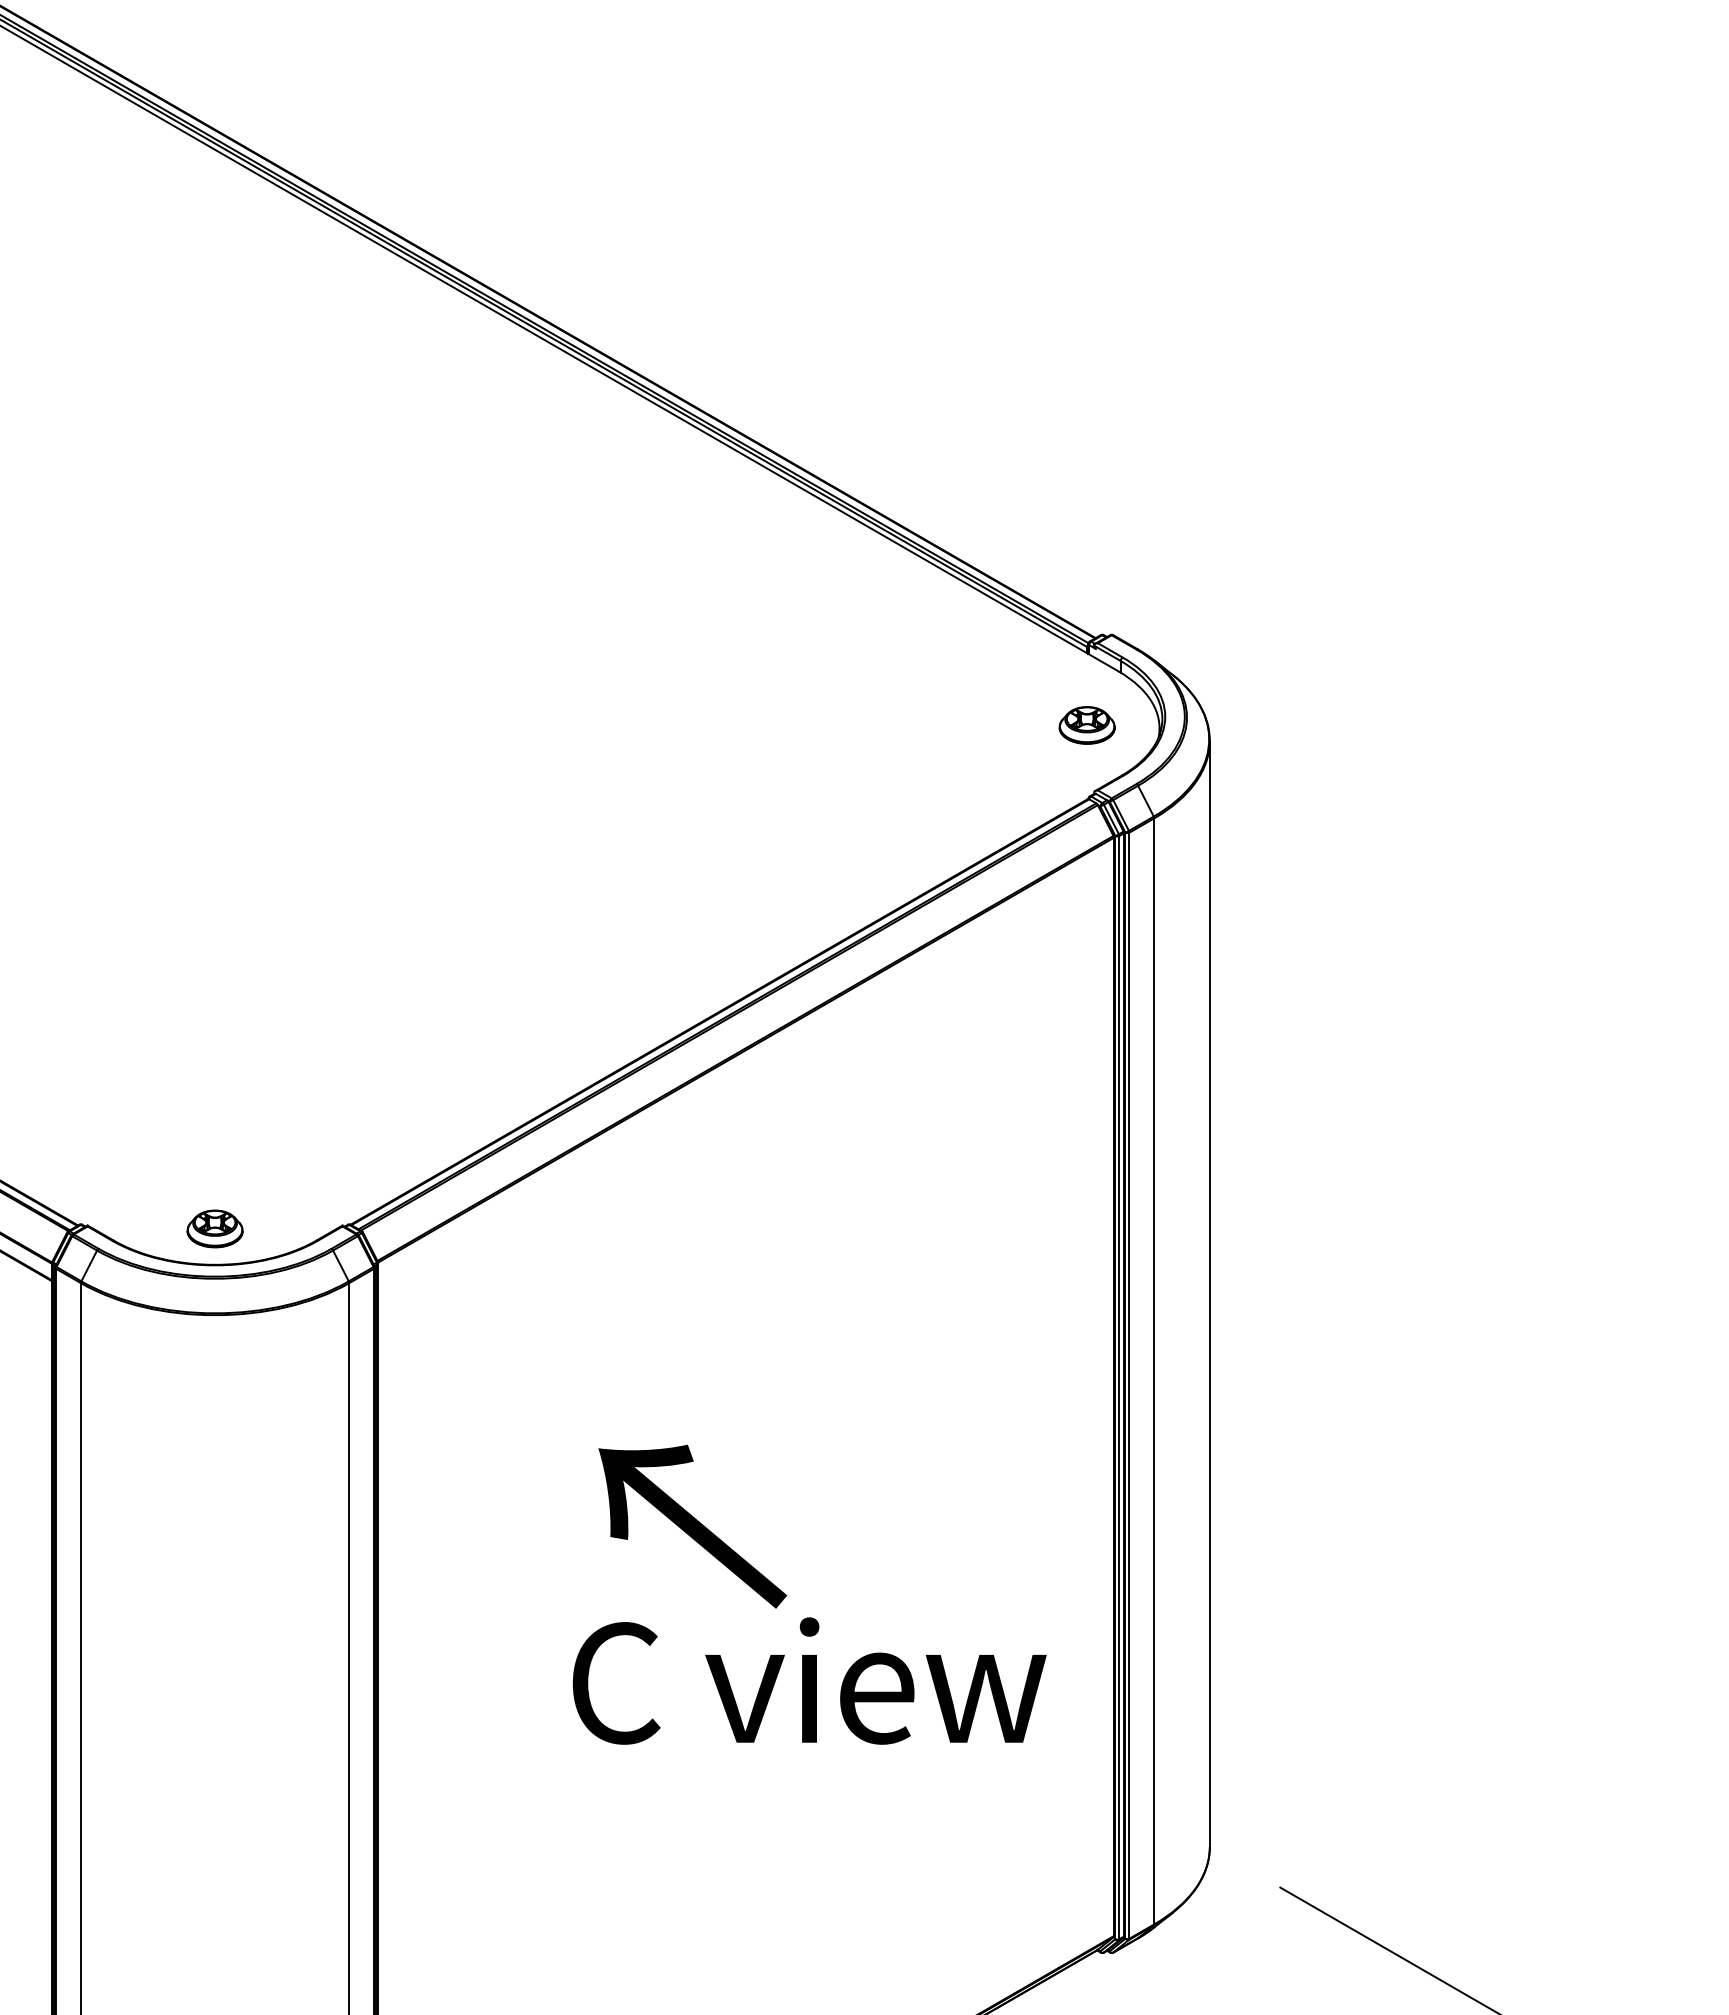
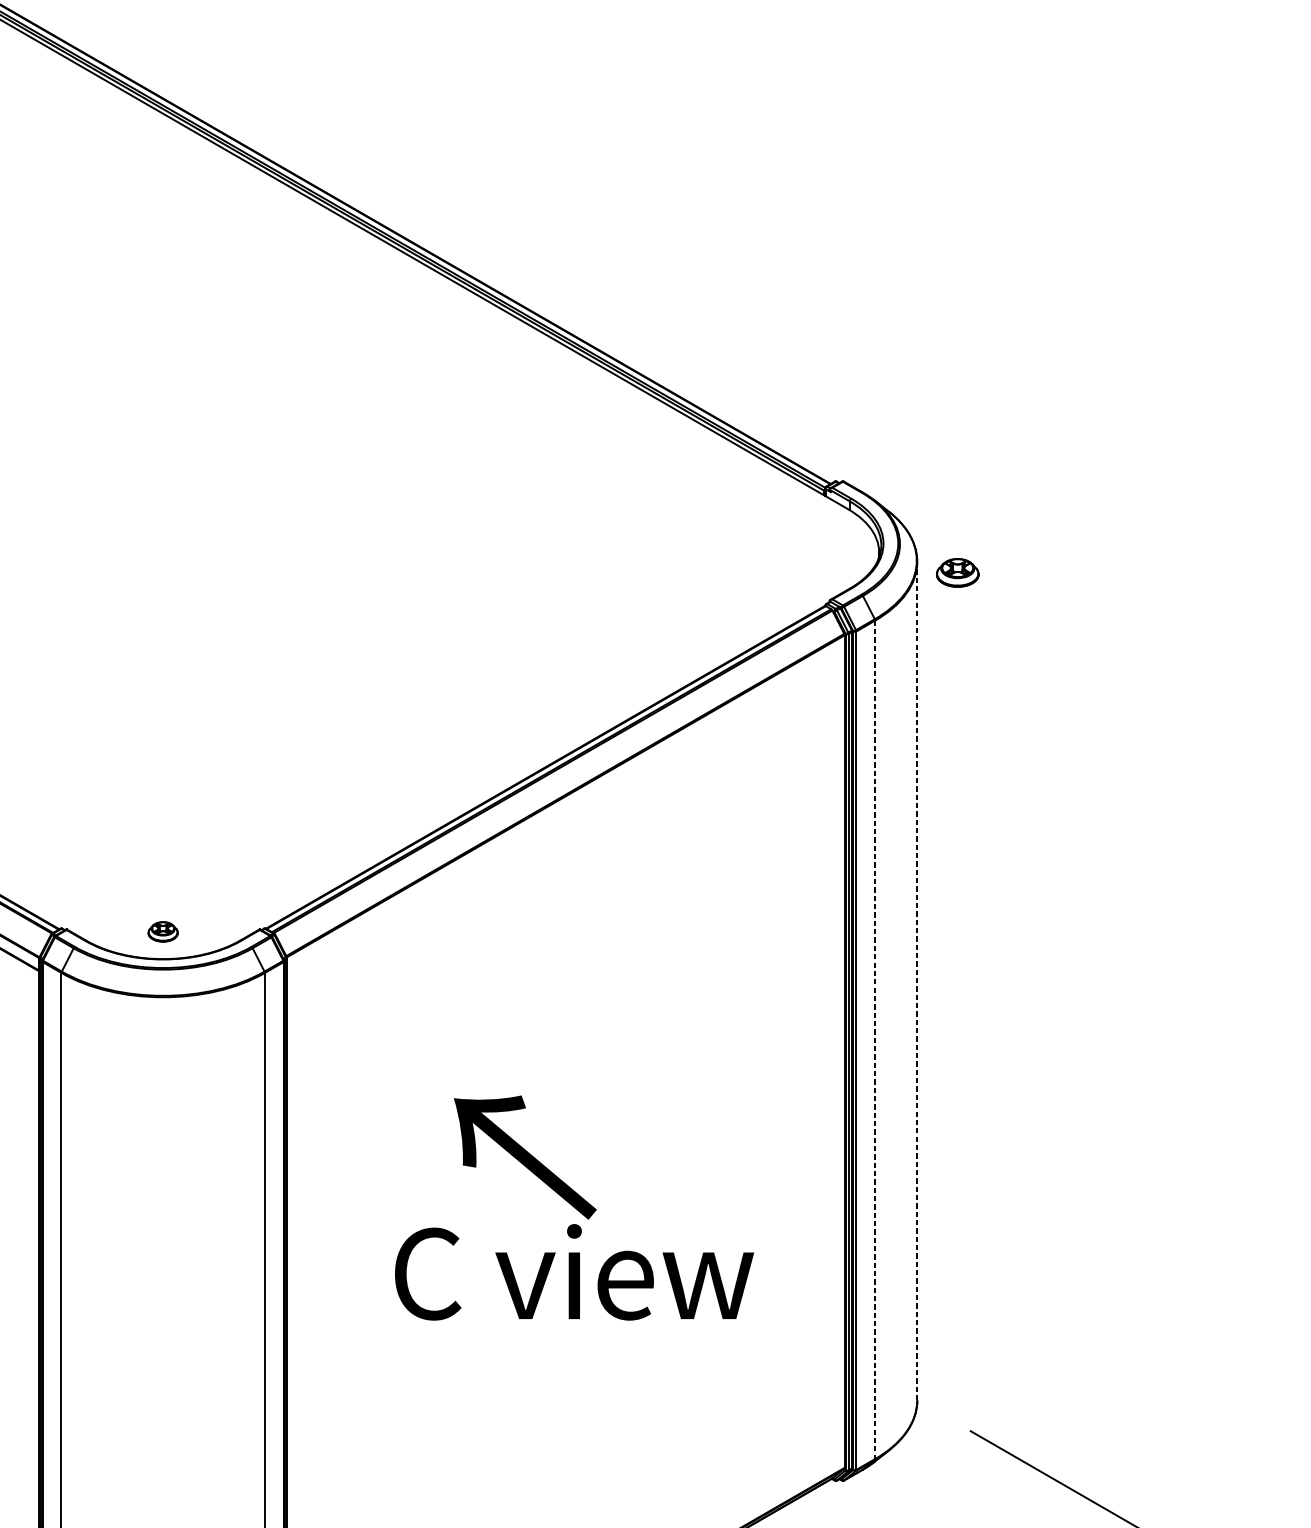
part: (1086, 725) -> (957, 572), moved
part: (214, 1228) -> (162, 931), size x0.7
line: (1209, 1293) -> (917, 980), solid -> dashed
line: (1154, 1371) -> (875, 1039), solid -> dashed
text: (809, 1680) -> (574, 1271), moved

